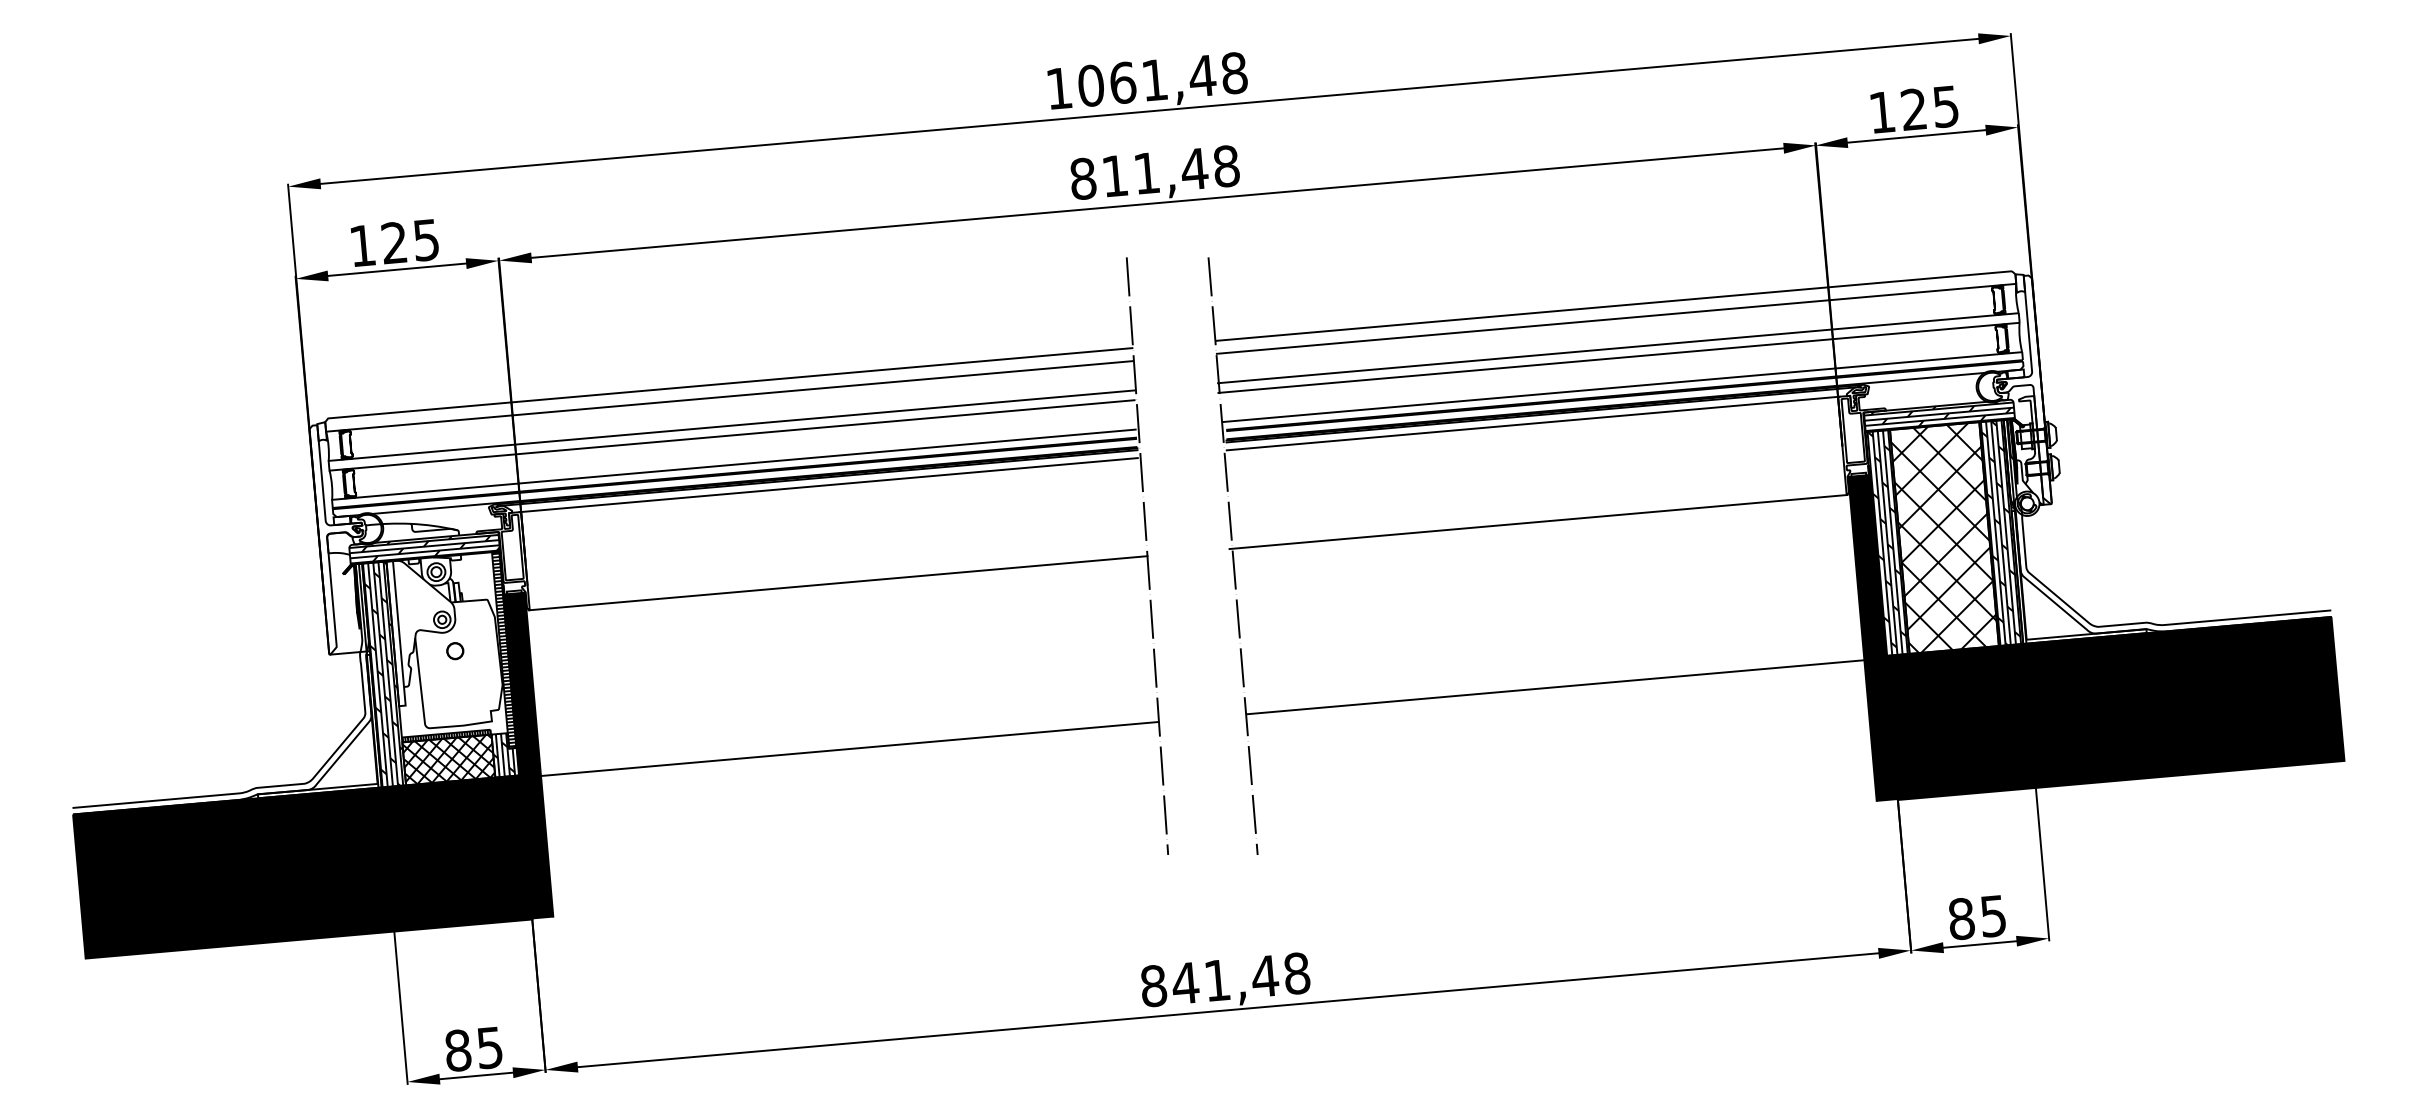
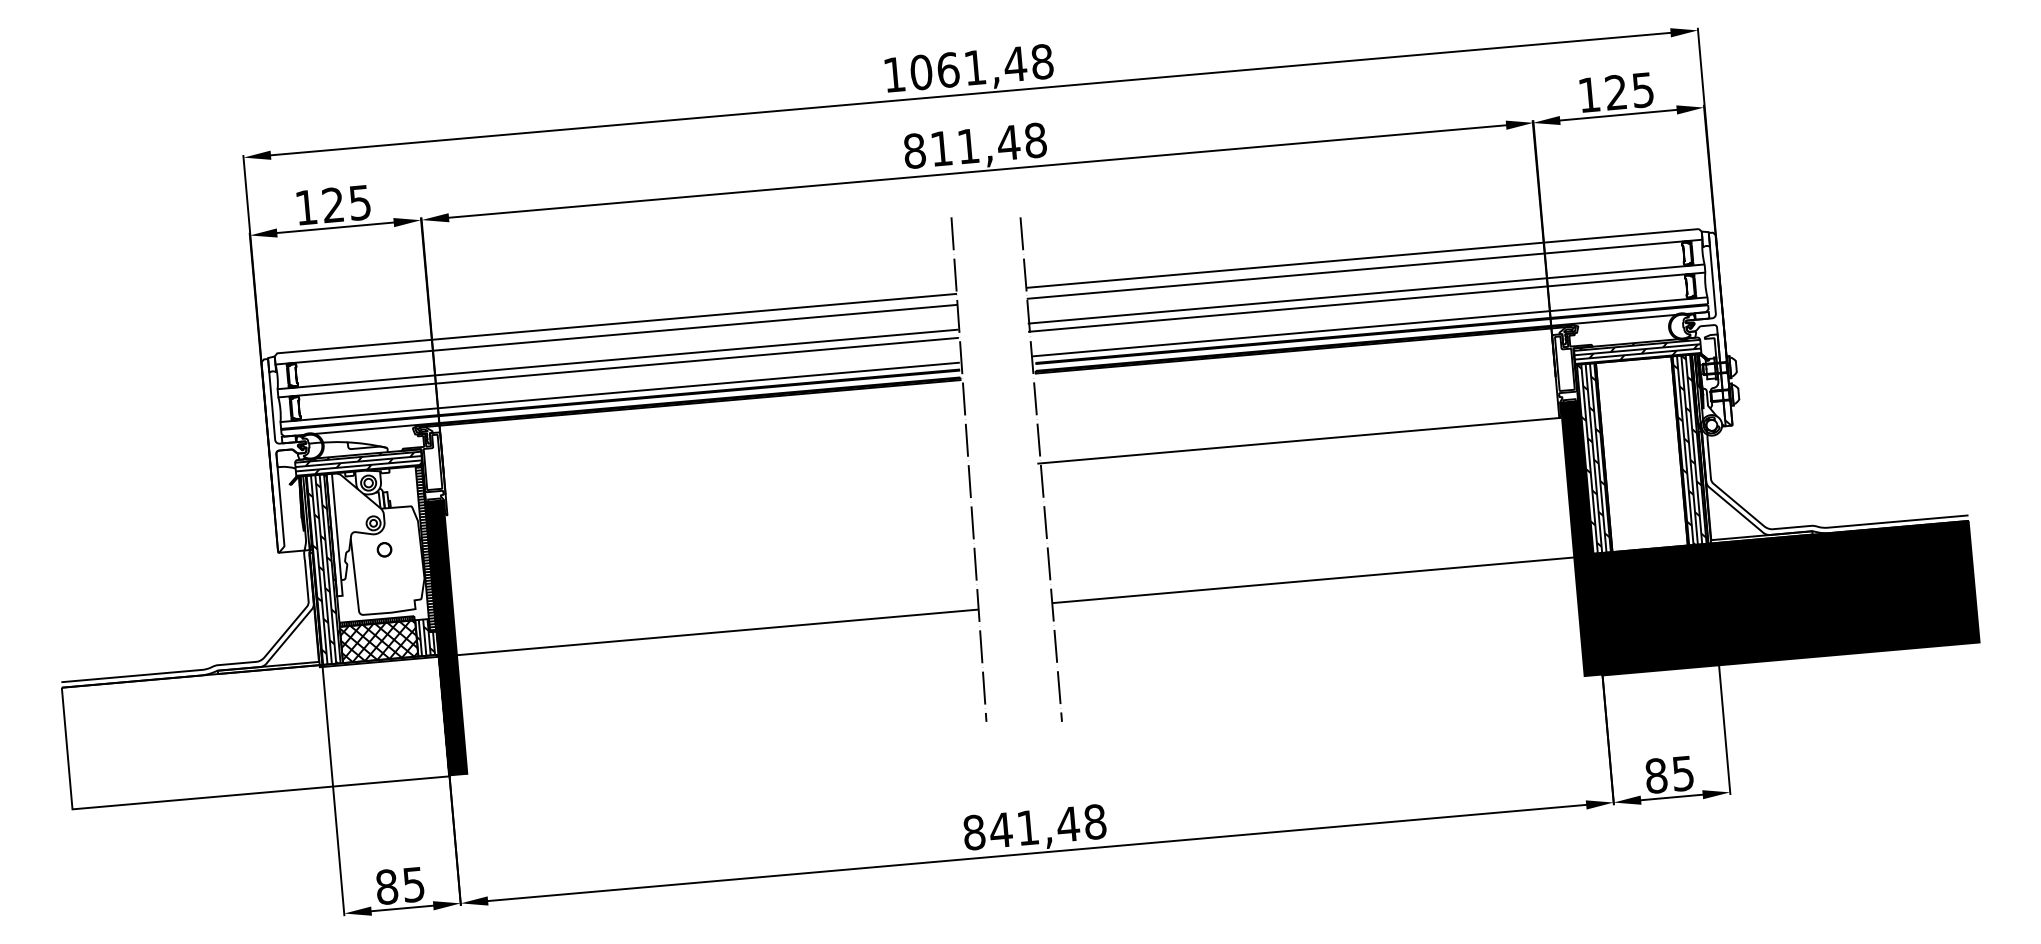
line: (1532, 423) -> (1294, 357), removed
line: (828, 485) -> (699, 409), removed
hatch: (1943, 538) -> (1641, 454), removed
line: (838, 583) -> (708, 492), removed
fill: (302, 866) -> (255, 731), removed

